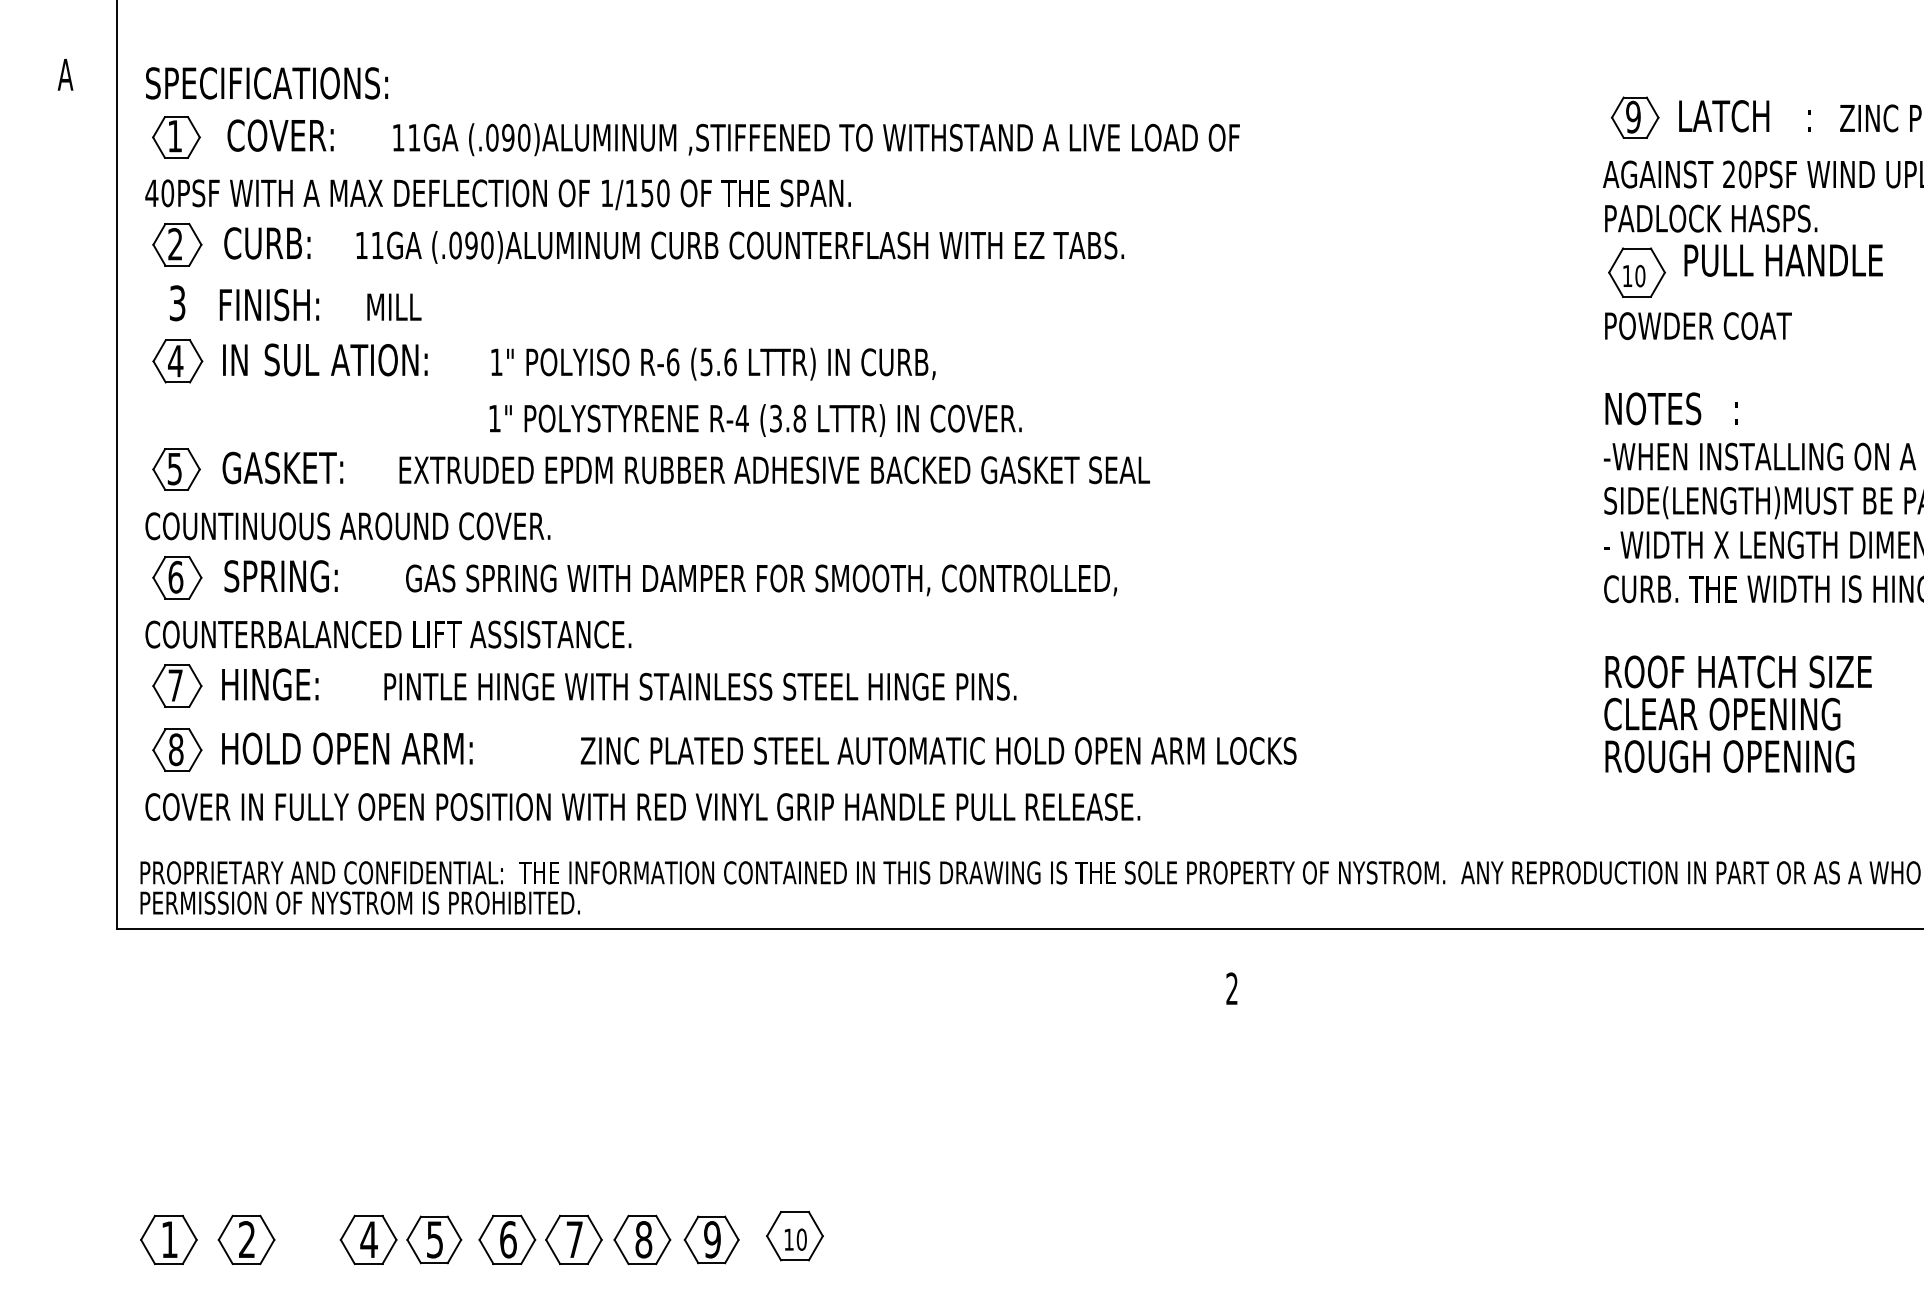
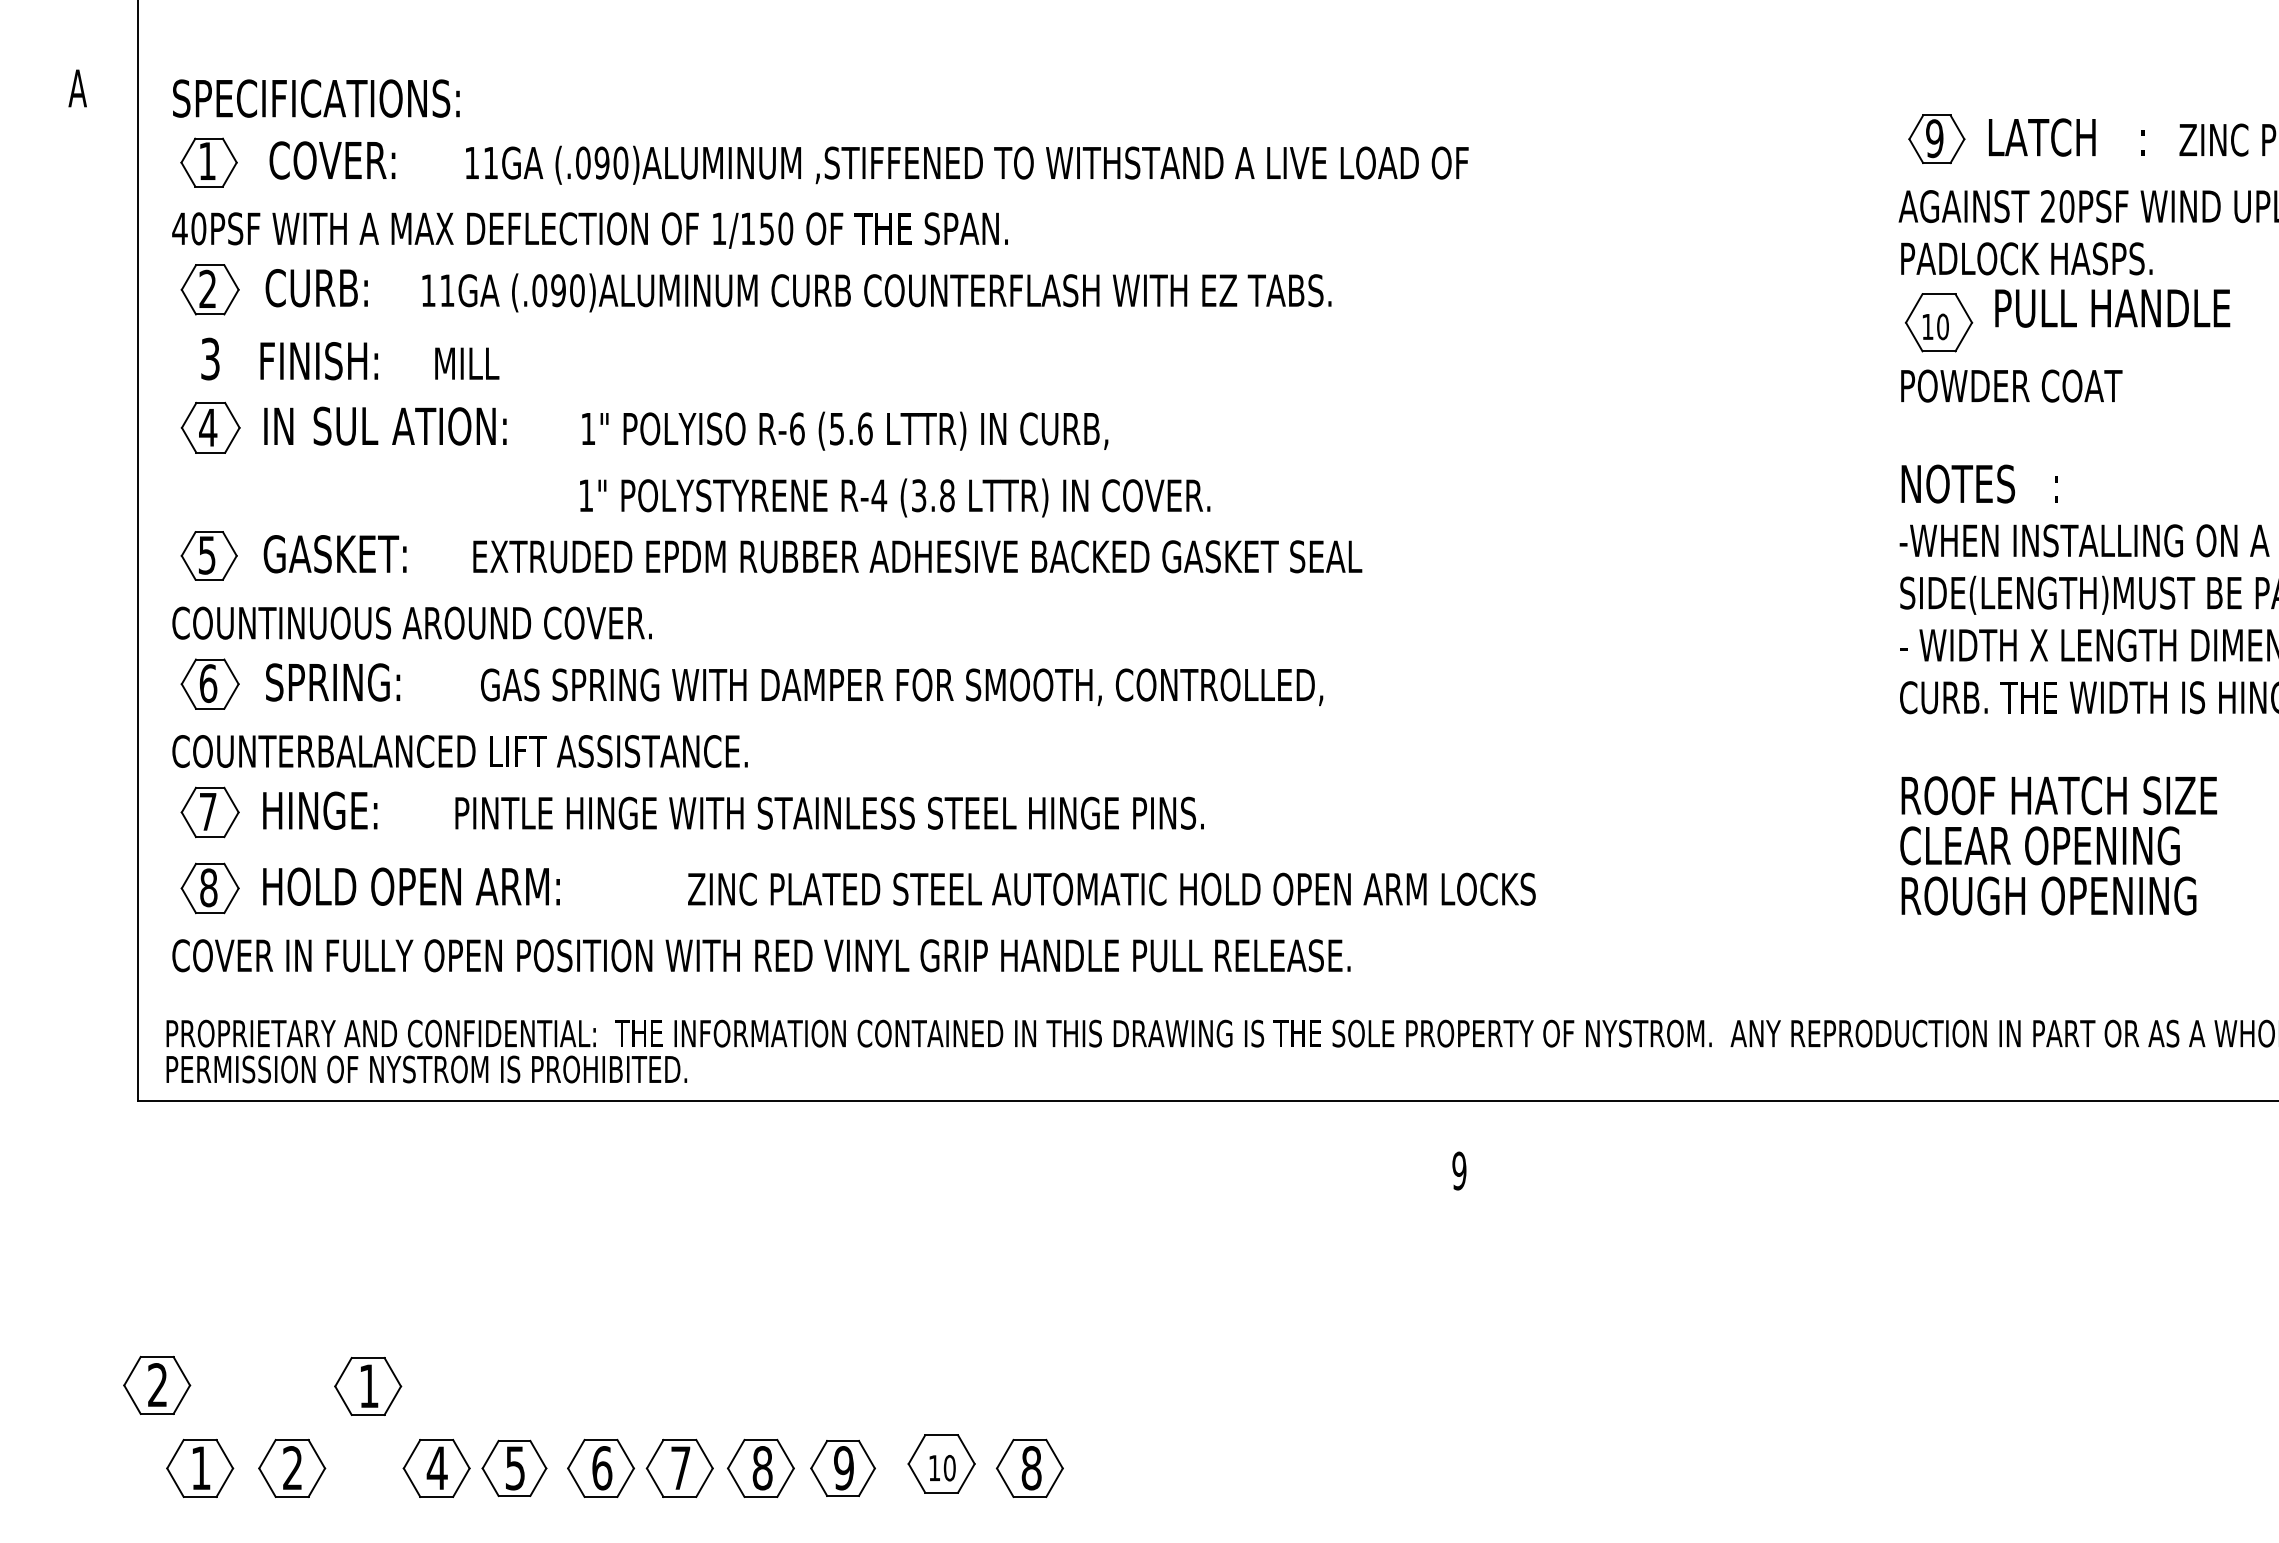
text: (1232, 988) -> (1459, 1170), 2 -> 9
part: (132, 1169) -> (157, 1385), added
part: (311, 1170) -> (368, 1386), added
part: (869, 1239) -> (1029, 1468), added

